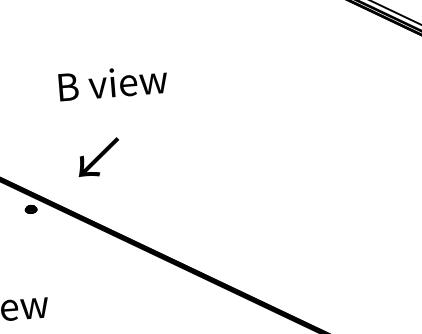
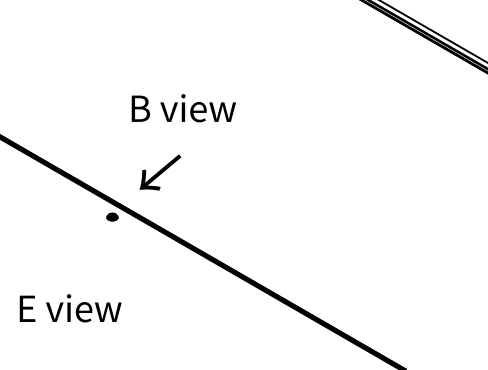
text: (112, 83) -> (183, 108), moved
text: (98, 157) -> (160, 172), moved

